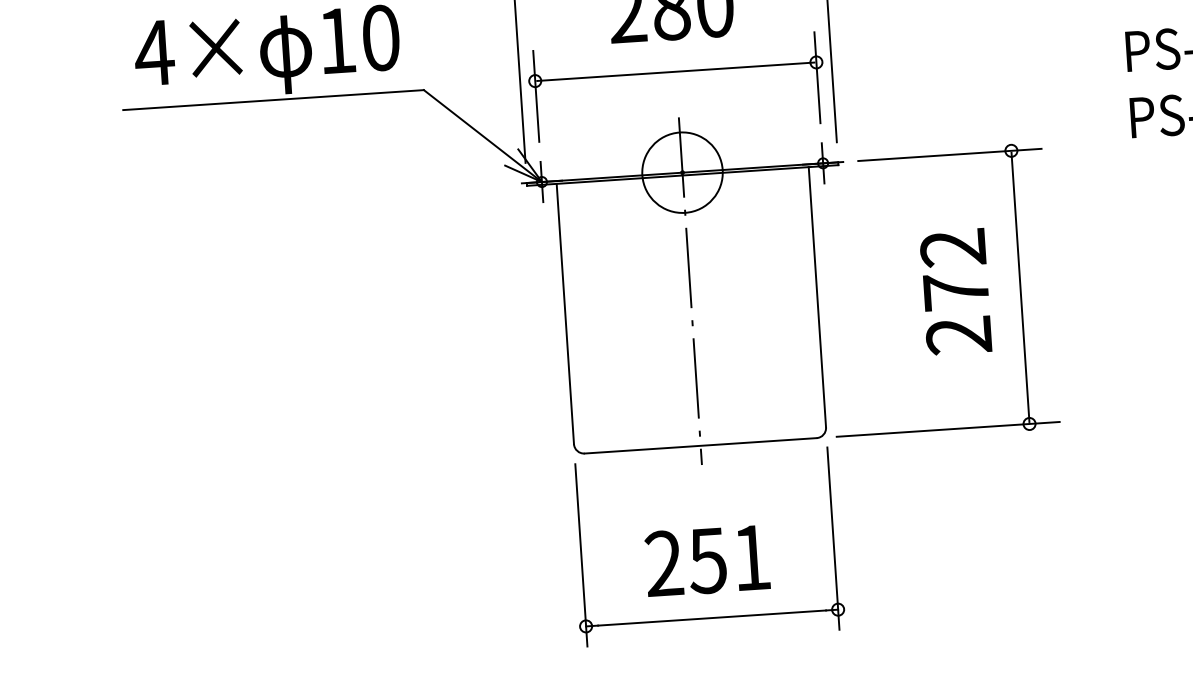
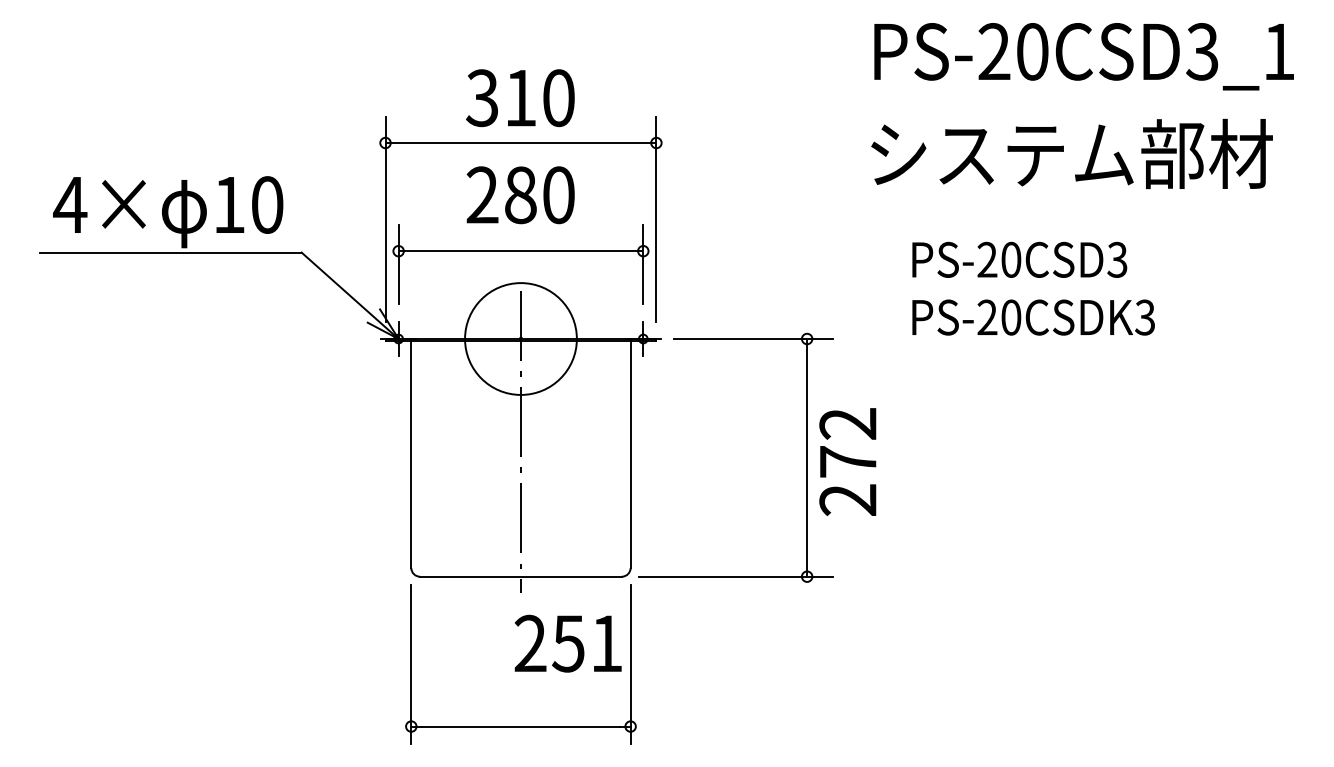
circle: (681, 172) -> (520, 338), size x1.6
text: (955, 291) -> (847, 461), moved
text: (706, 560) -> (567, 643), moved

